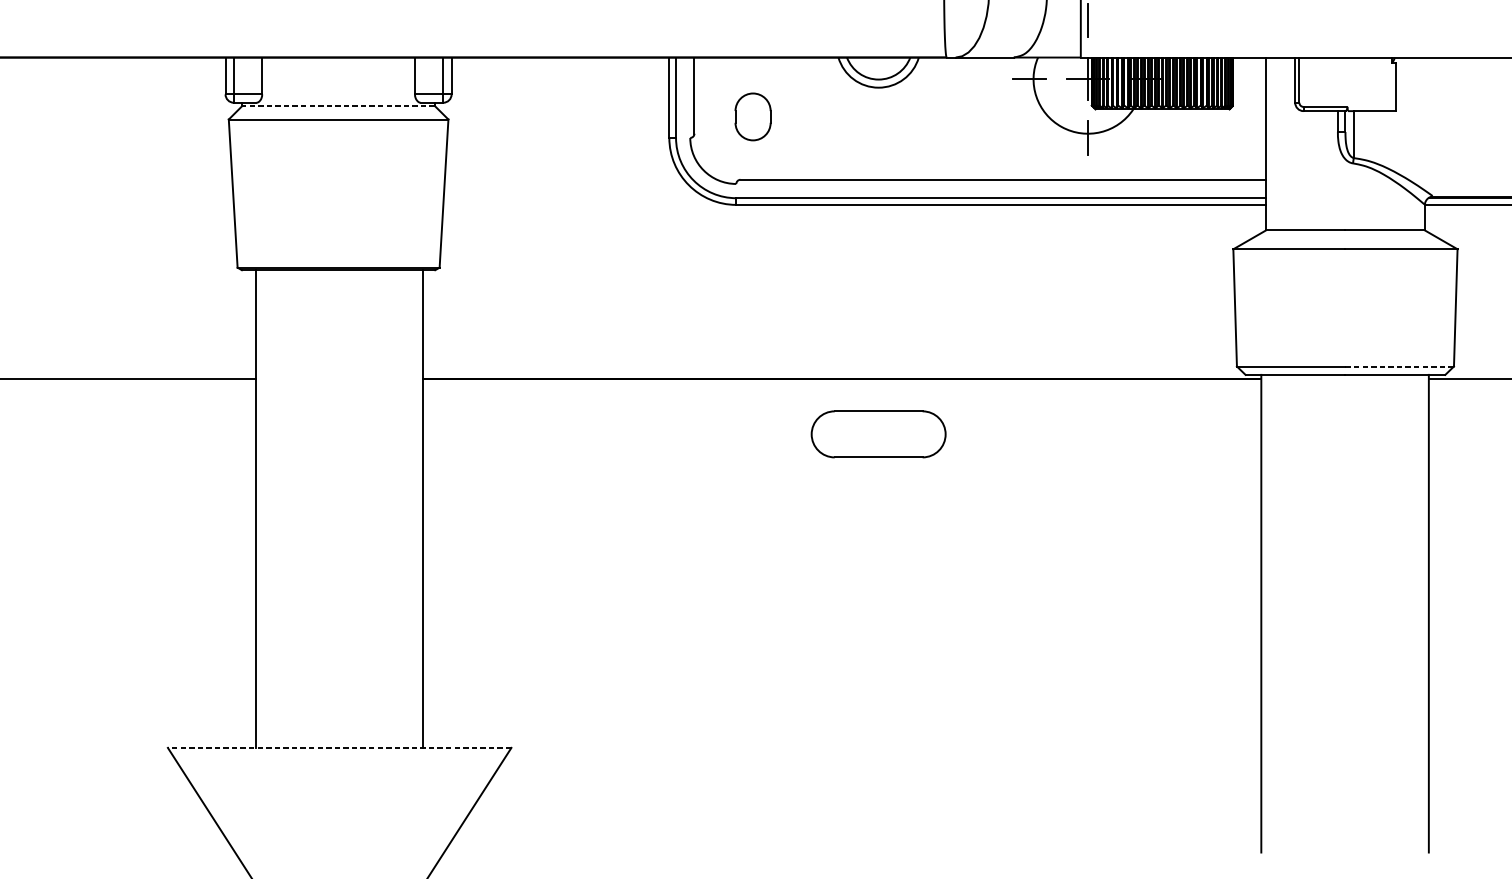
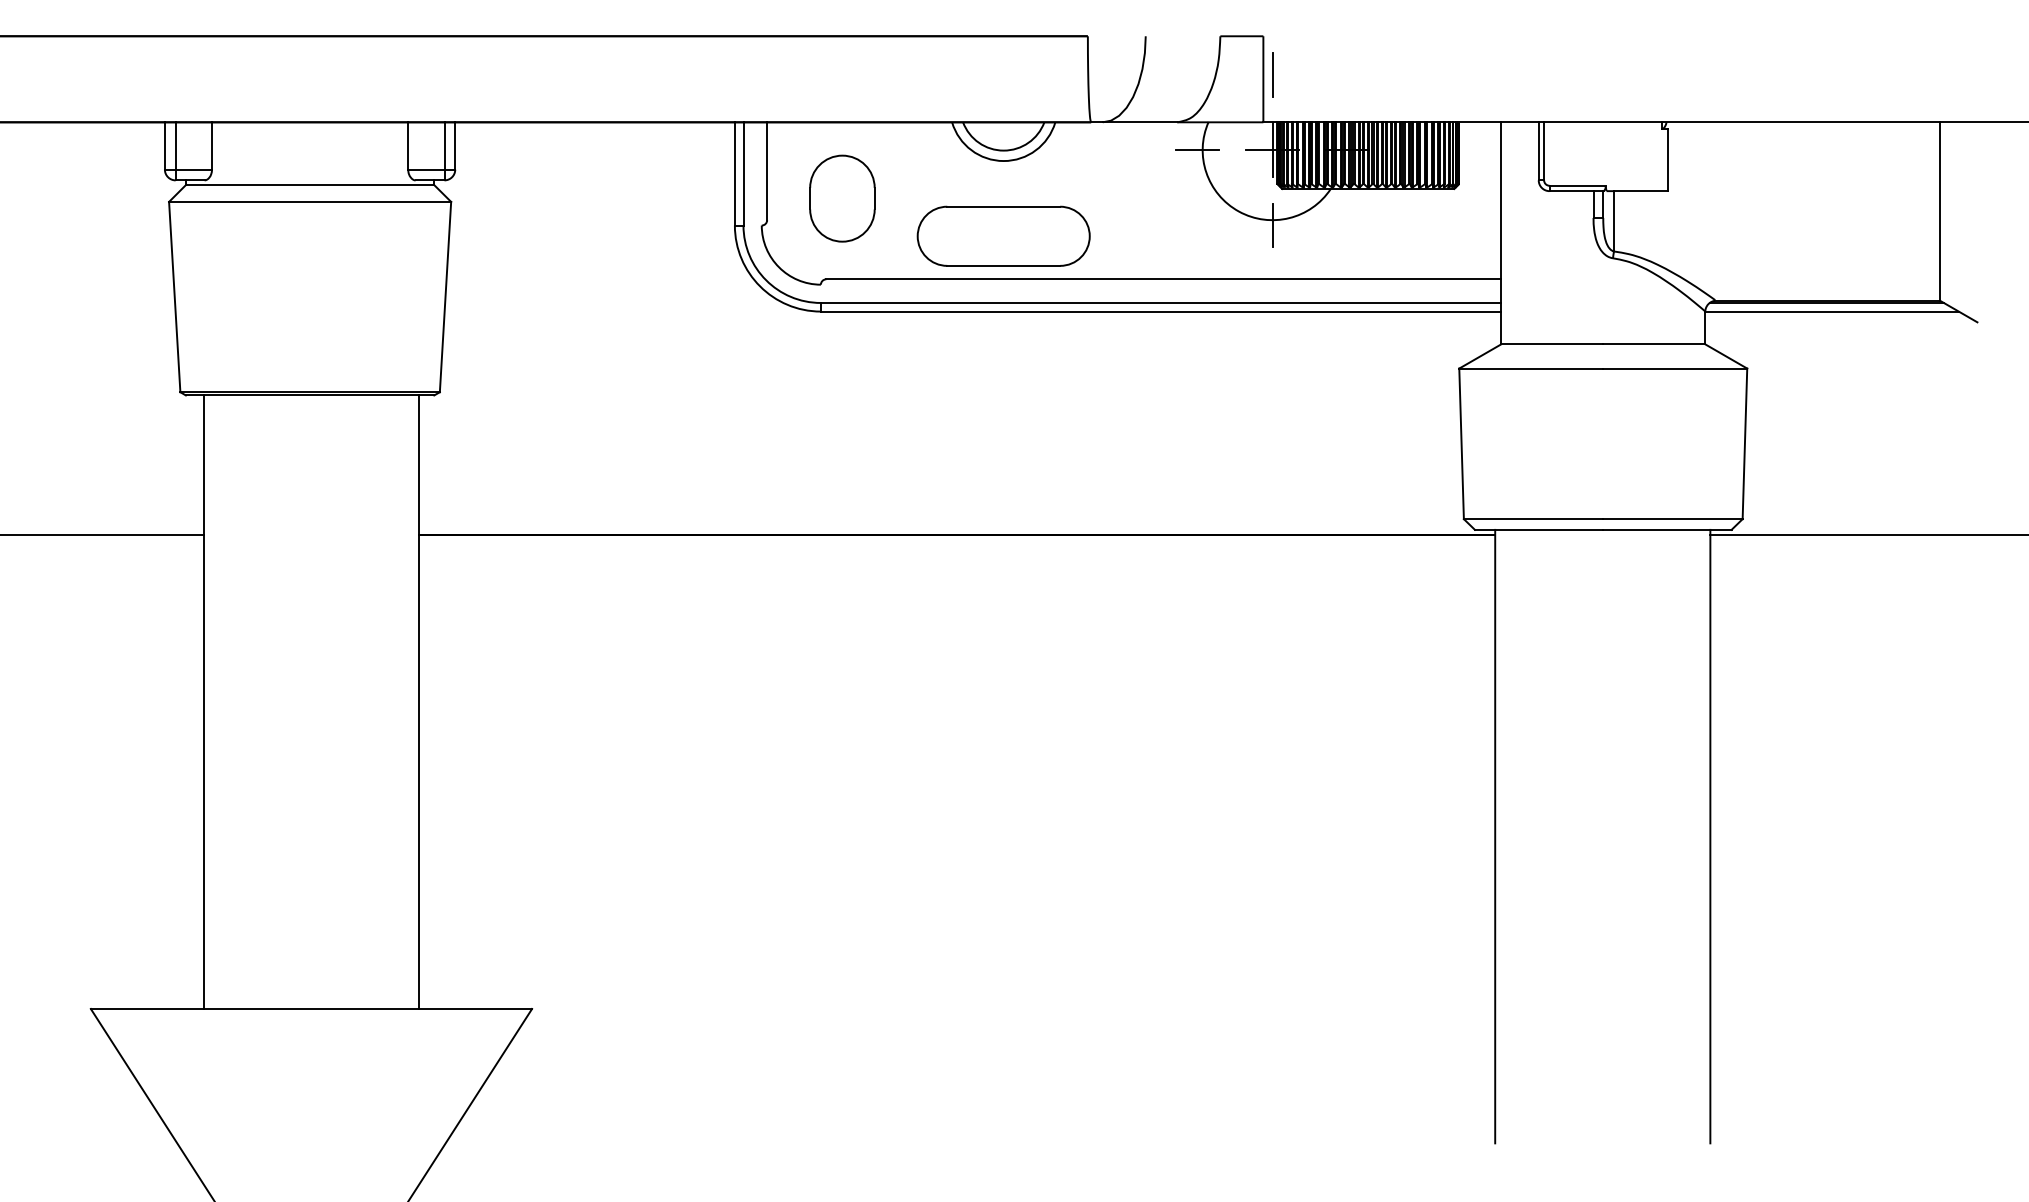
line: (338, 105) -> (310, 184), dashed -> solid
part: (753, 116) -> (842, 198), size x1.43
line: (1399, 366) -> (1672, 519), dashed -> solid
part: (878, 433) -> (1003, 235), moved
line: (339, 747) -> (311, 1008), dashed -> solid

